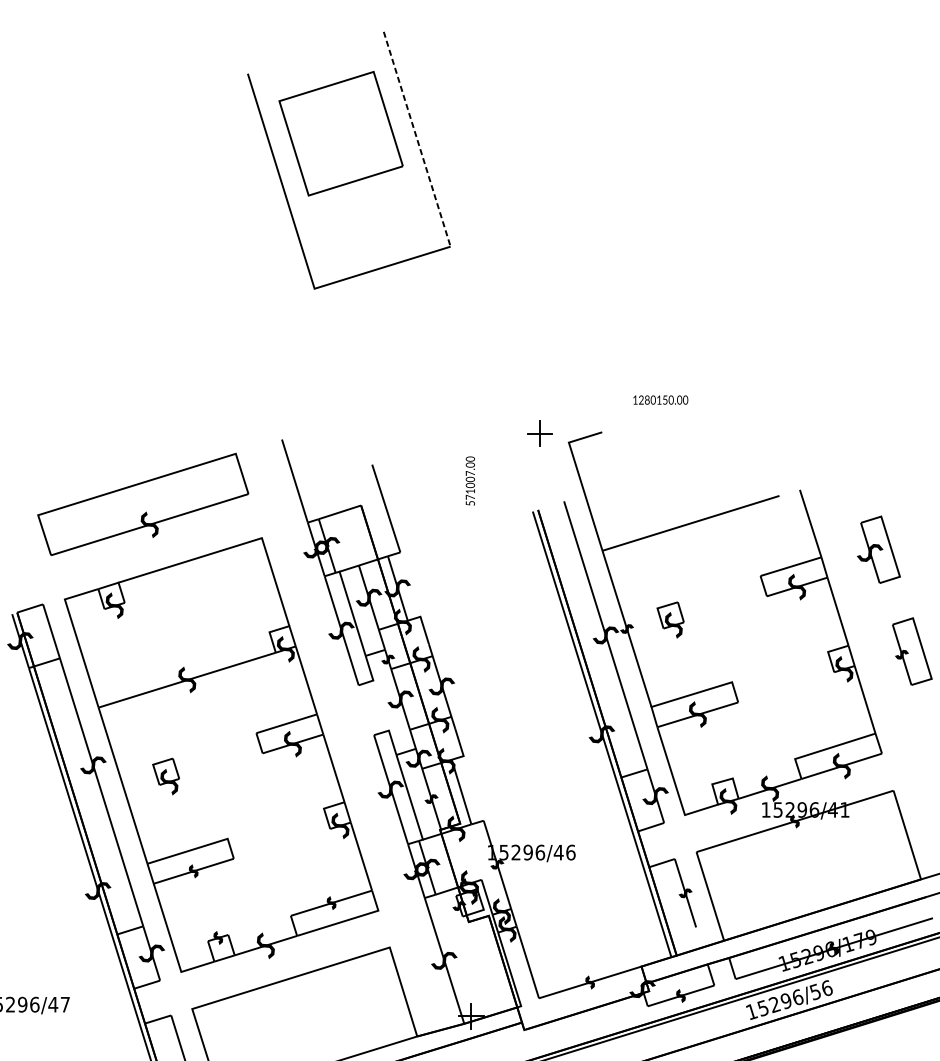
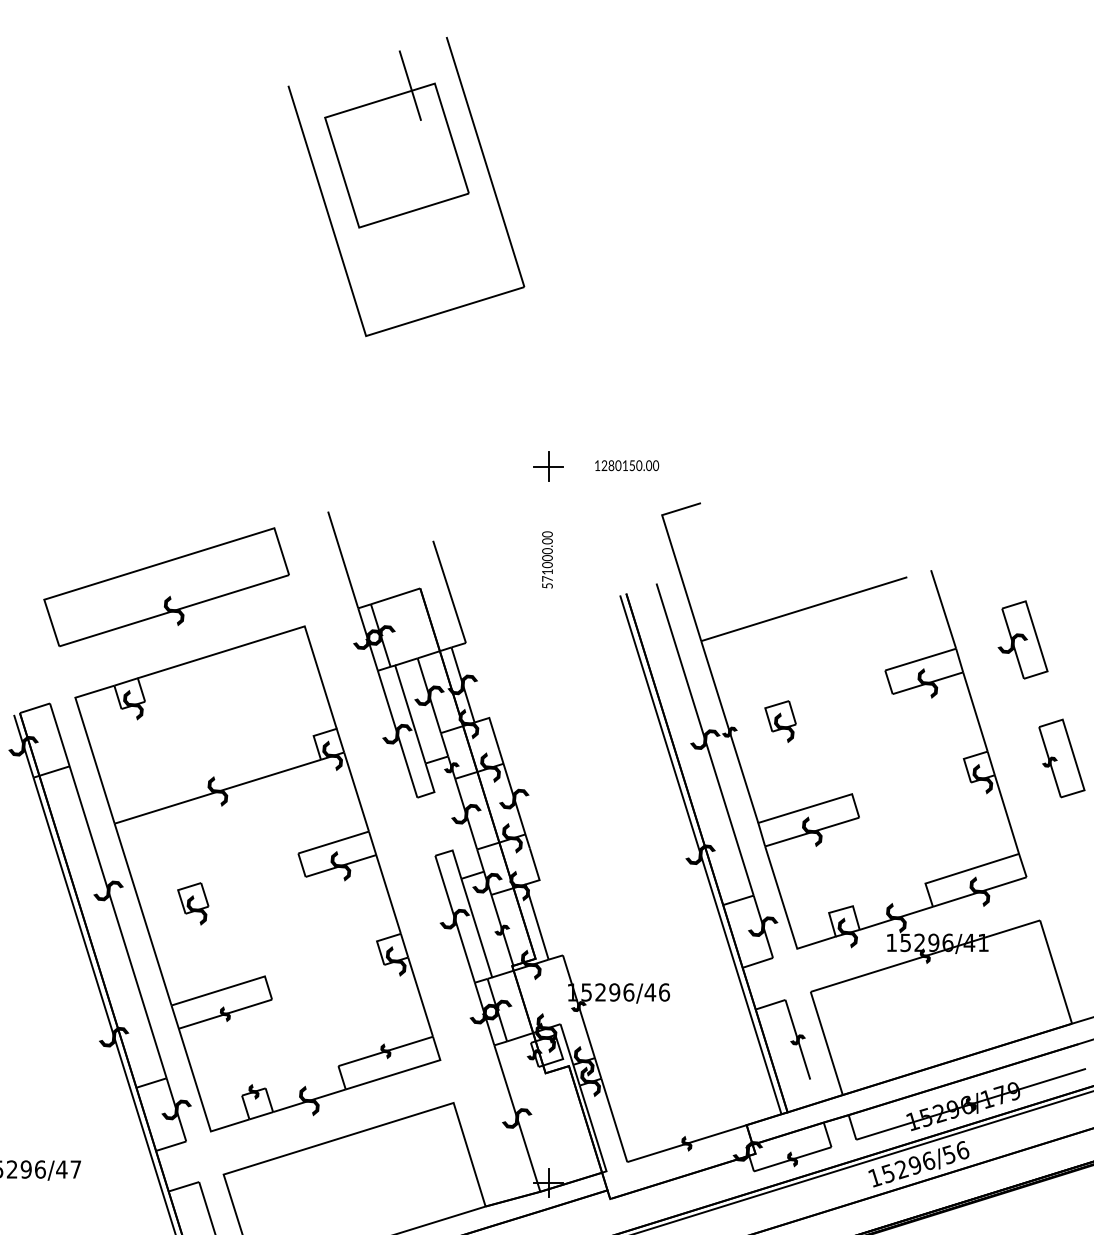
line: (351, 73) -> (409, 85), added
line: (417, 139) -> (485, 162), dashed -> solid
text: (661, 399) -> (627, 465), moved
part: (540, 433) -> (548, 466), moved
text: (470, 473) -> (547, 551), 571007.00 -> 571000.00

